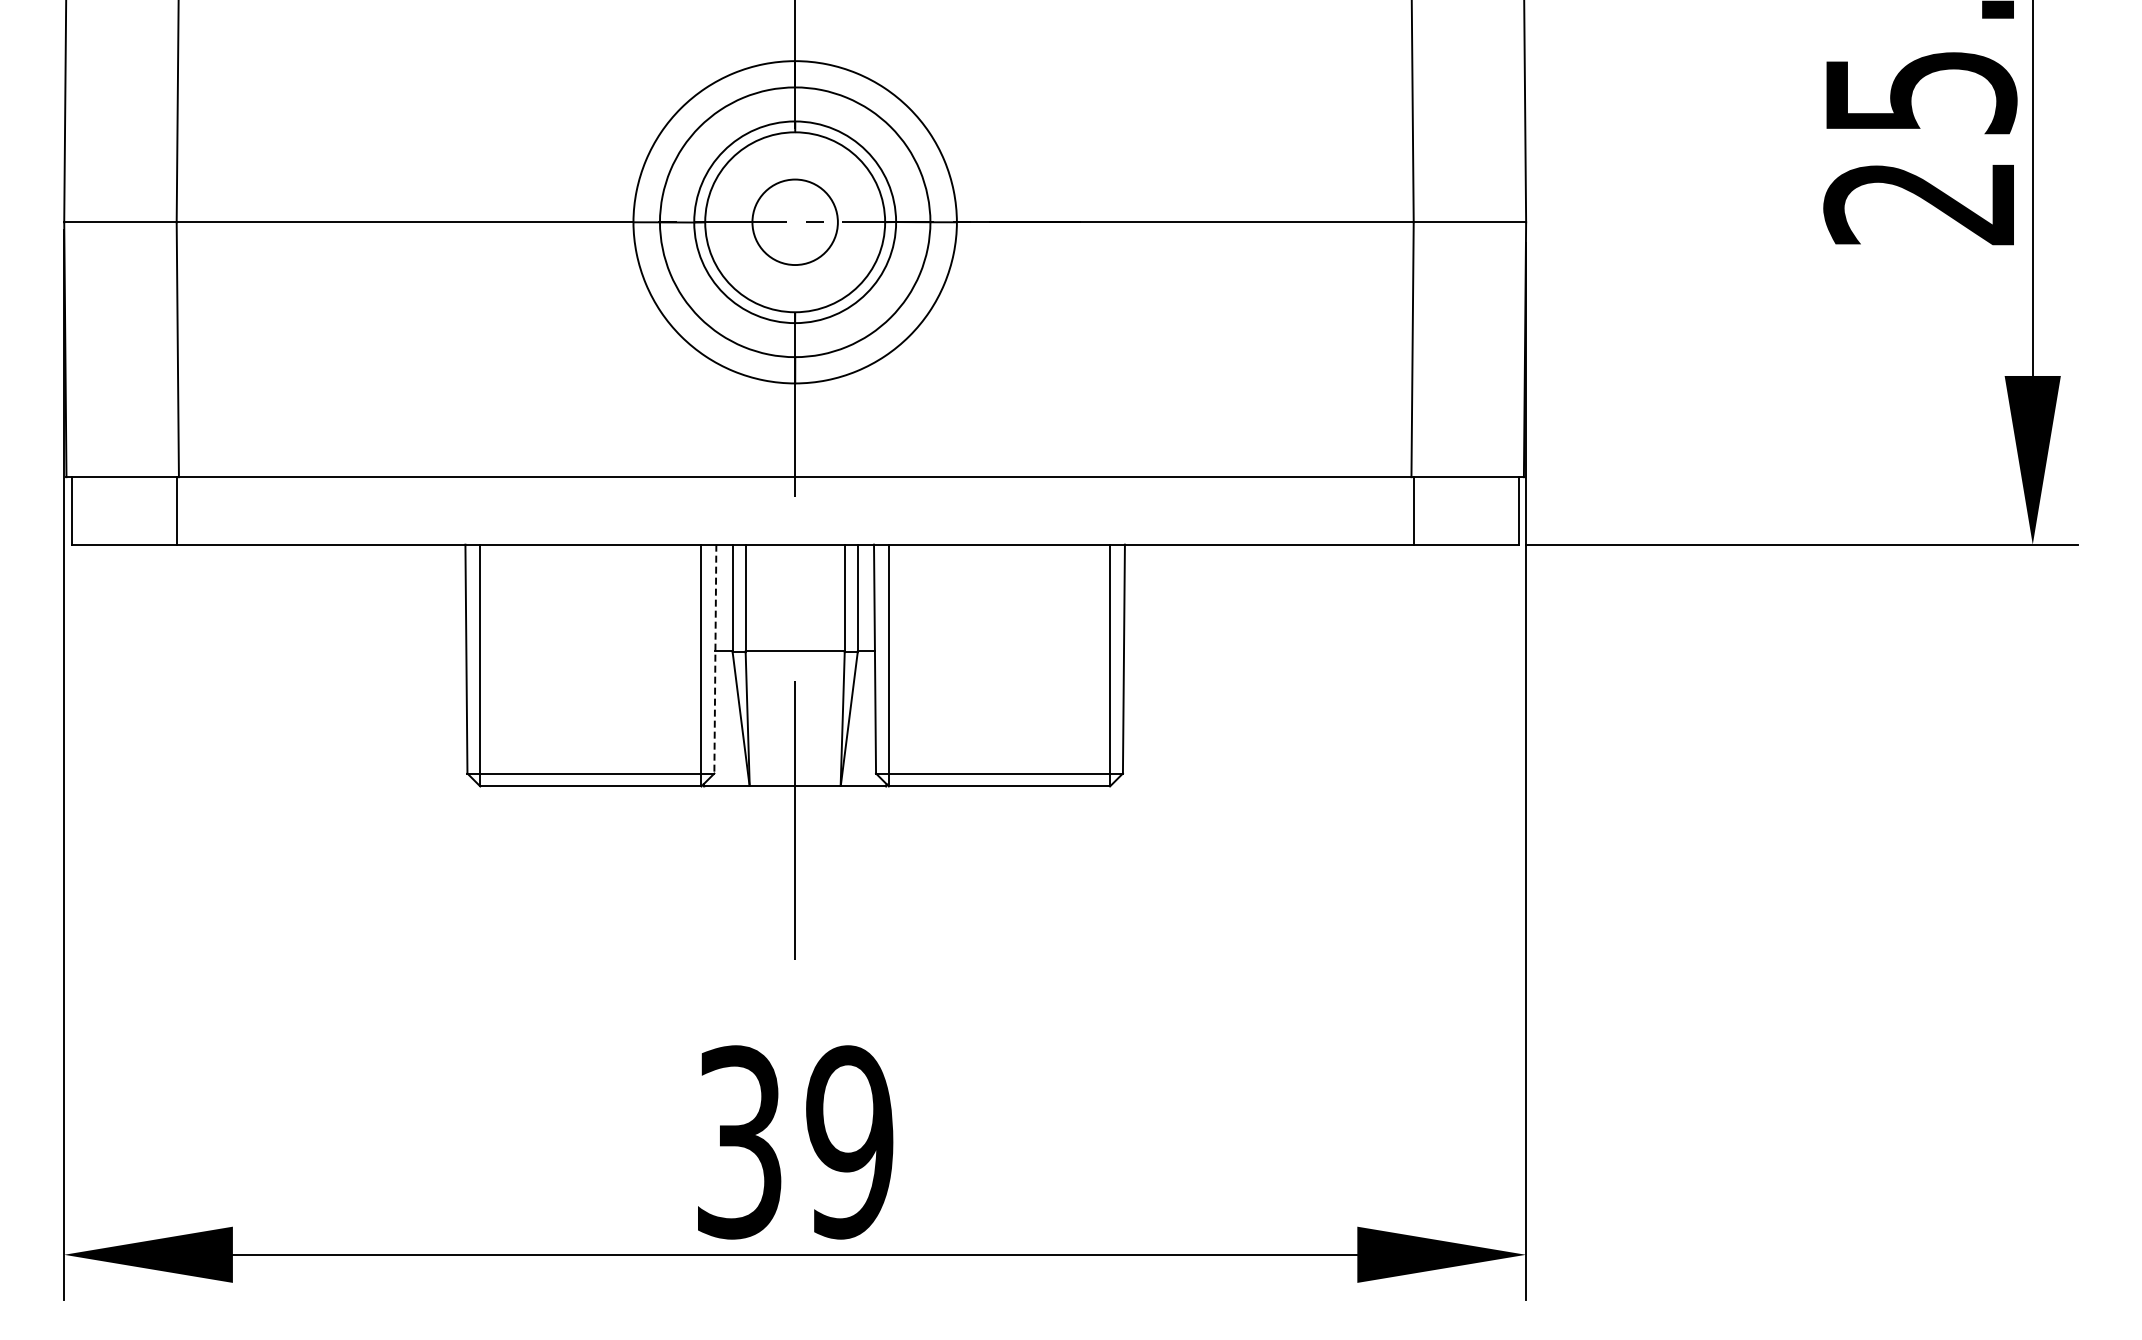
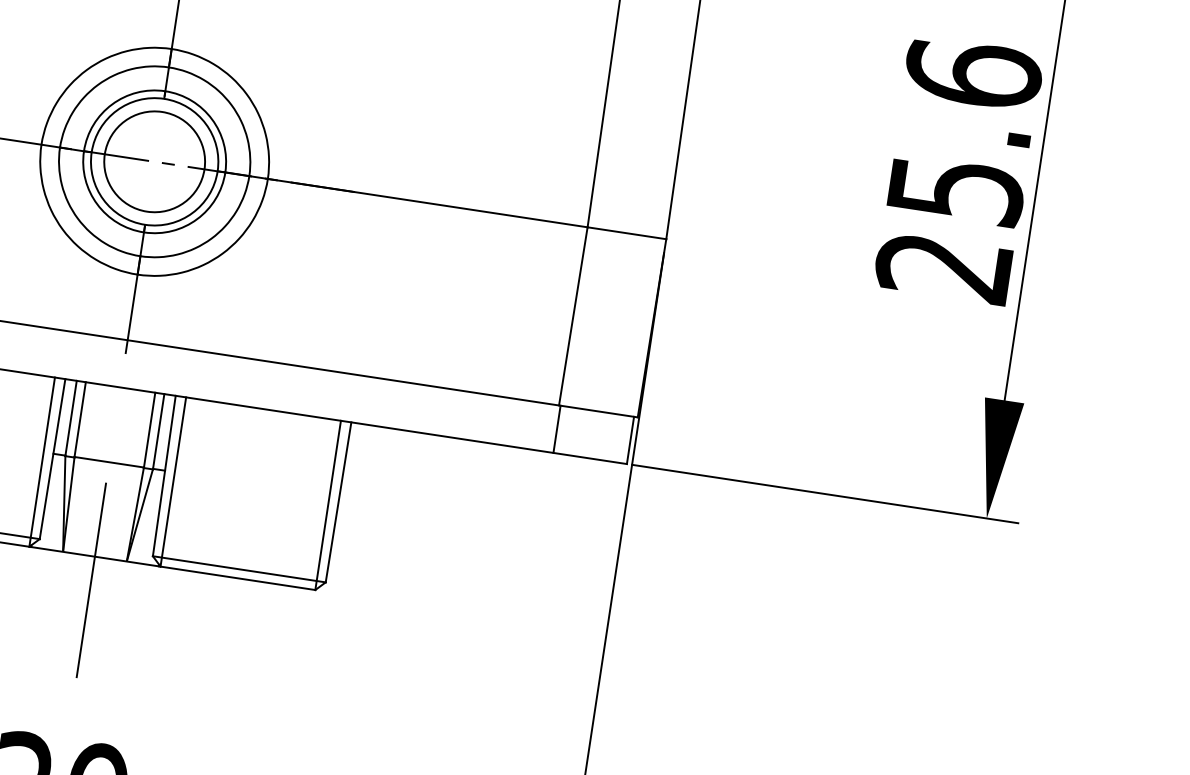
circle: (794, 222) -> (154, 161), size x1.67
line: (715, 659) -> (52, 459), dashed -> solid

